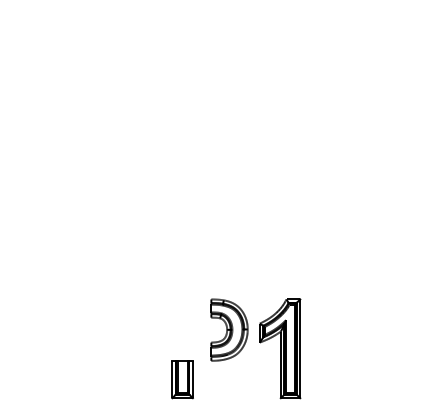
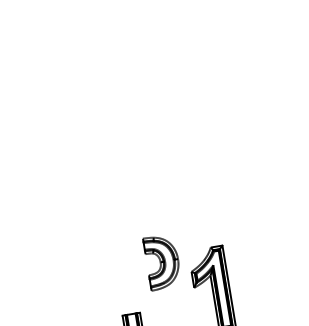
part: (229, 329) -> (162, 261), moved

